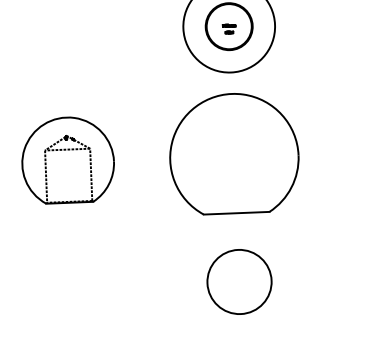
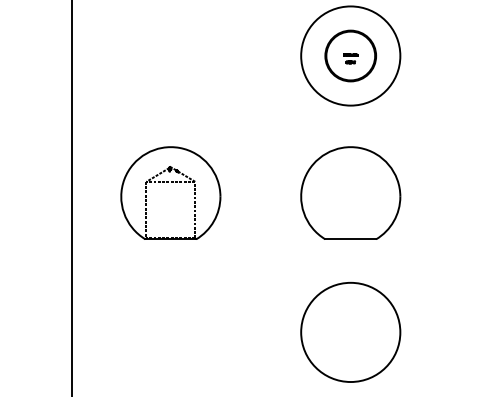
part: (234, 152) -> (350, 192), size x0.71
circle: (239, 281) -> (350, 331), size x1.43

